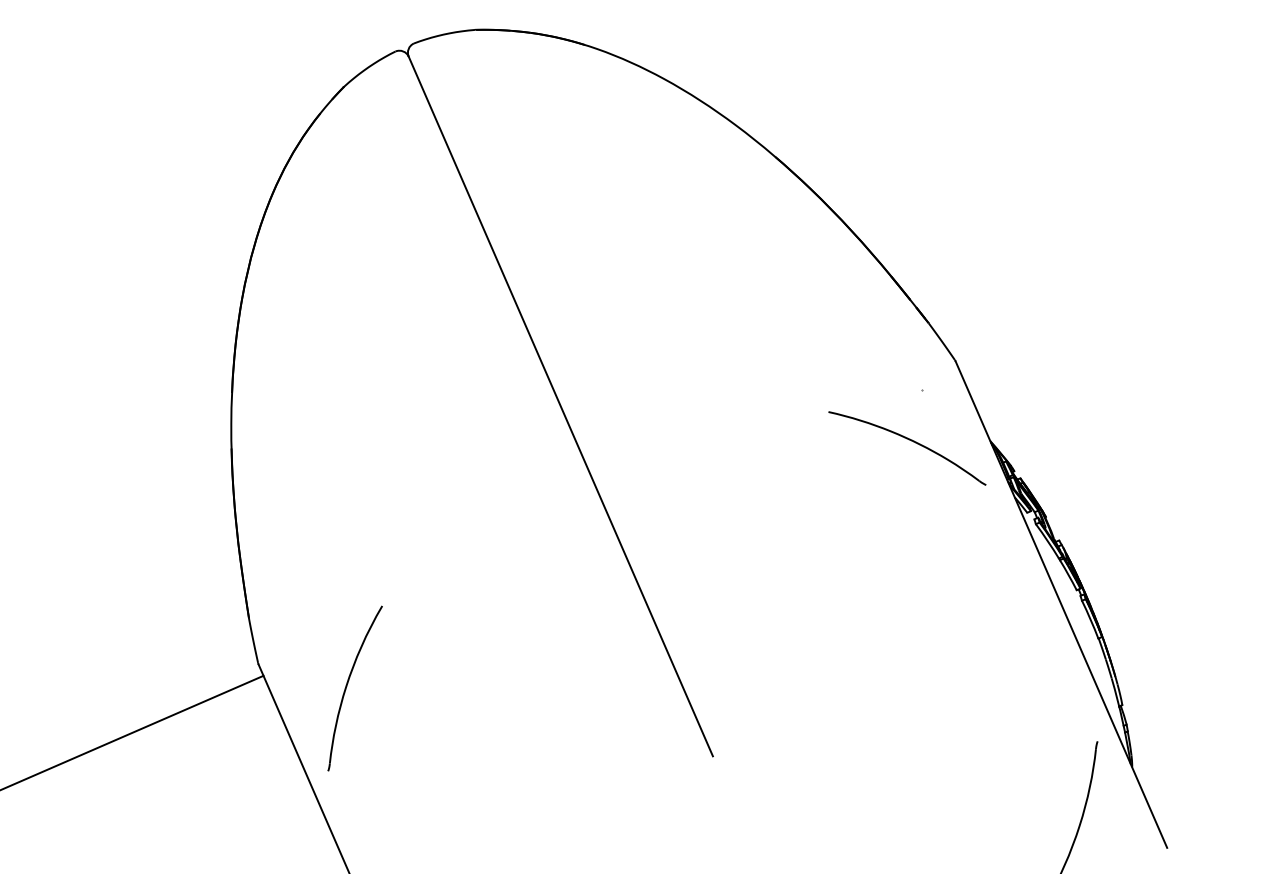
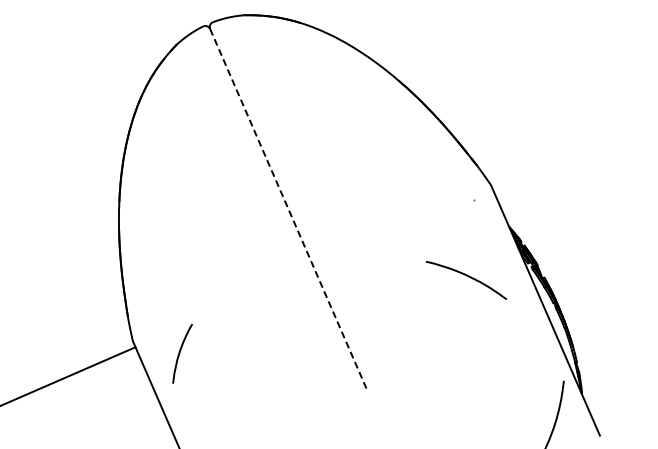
line: (561, 407) -> (288, 209), solid -> dashed
part: (907, 446) -> (466, 279), moved
part: (354, 688) -> (182, 353), size x0.7

